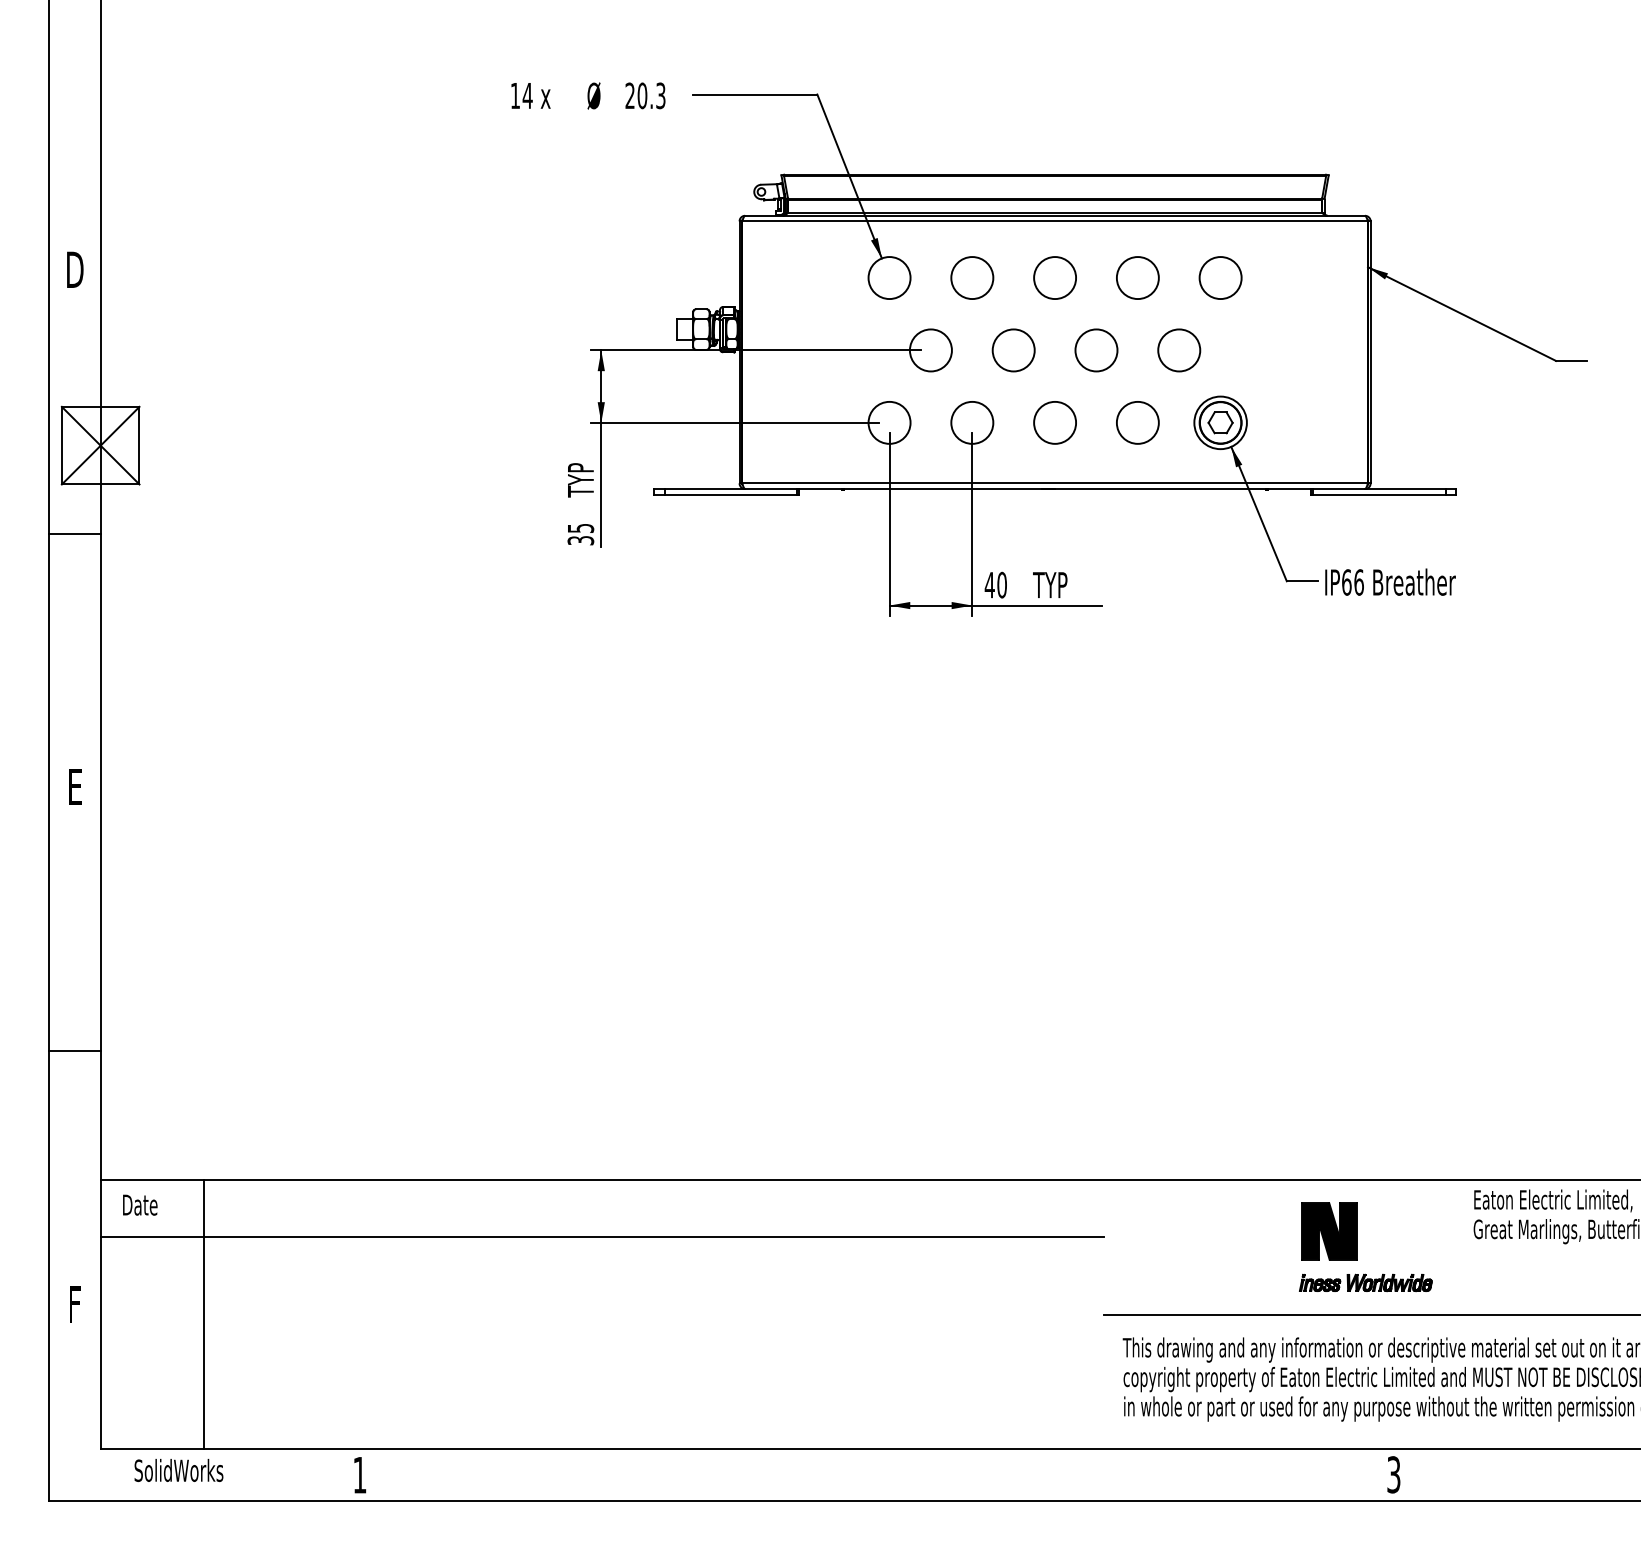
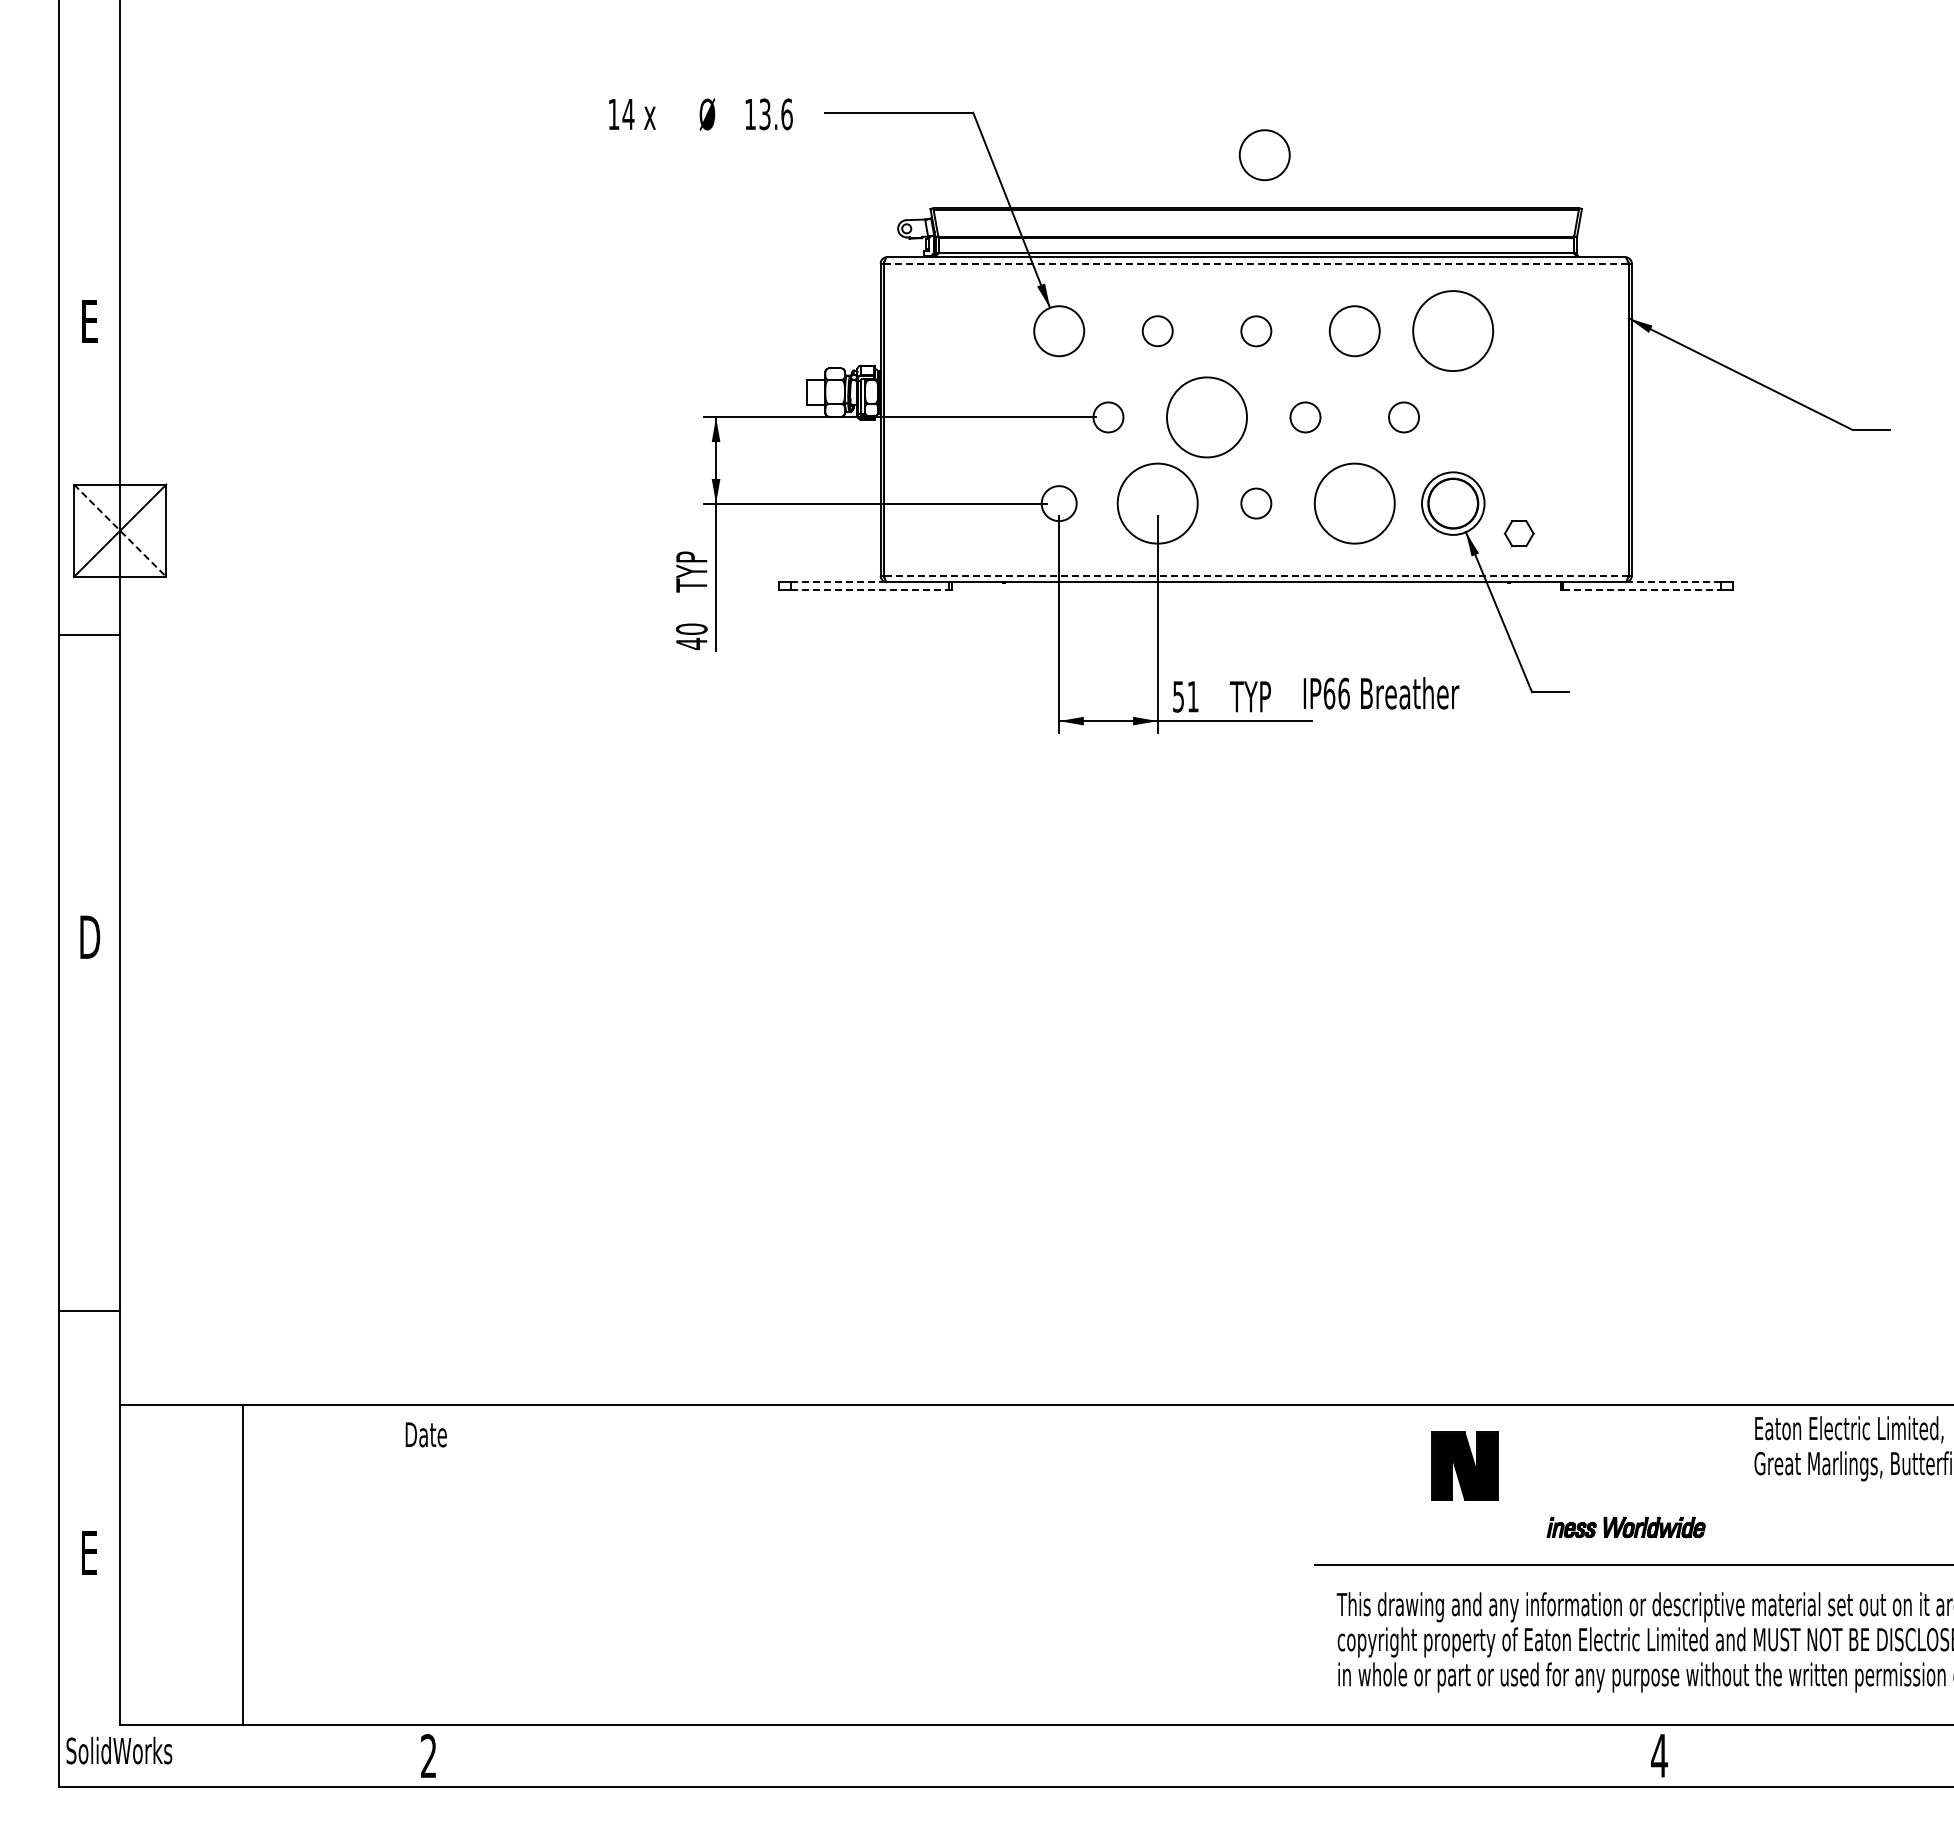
text: (645, 95) -> (768, 114), 20.3 -> 13.6
circle: (1062, 130) -> (1264, 155), added
line: (1055, 221) -> (1256, 263), solid -> dashed
text: (74, 269) -> (89, 321), D -> E
circle: (972, 278) -> (1157, 331), size x0.6
circle: (1055, 278) -> (1256, 331), size x0.6
circle: (1220, 278) -> (1453, 331), size x1.6
circle: (930, 350) -> (1108, 417), size x0.6
circle: (1013, 350) -> (1206, 417), size x1.6
circle: (1096, 350) -> (1305, 417), size x0.6
circle: (1178, 350) -> (1403, 417), size x0.6
circle: (889, 422) -> (1059, 503), size x0.7
circle: (972, 422) -> (1157, 503), size x1.6
circle: (1055, 422) -> (1256, 503), size x0.6
circle: (1137, 422) -> (1354, 503), size x1.6
part: (1219, 422) -> (1518, 533), moved
line: (100, 446) -> (120, 531), solid -> dashed
line: (1054, 483) -> (1255, 575), solid -> dashed
line: (704, 489) -> (839, 582), solid -> dashed
line: (1405, 489) -> (1673, 582), solid -> dashed
line: (731, 495) -> (870, 589), solid -> dashed
line: (1379, 495) -> (1642, 589), solid -> dashed
text: (580, 534) -> (691, 636), 35 -> 40
text: (1390, 582) -> (1381, 693), moved
text: (995, 584) -> (1185, 696), 40 -> 51
text: (75, 786) -> (90, 936), E -> D
line: (74, 1051) -> (89, 1311), moved
text: (139, 1204) -> (425, 1434), moved
part: (1329, 1230) -> (1464, 1465), moved
line: (602, 1236) -> (717, 1472), removed
text: (74, 1304) -> (89, 1552), F -> E
text: (179, 1470) -> (119, 1750), moved
text: (359, 1474) -> (428, 1755), 1 -> 2
text: (1393, 1474) -> (1659, 1755), 3 -> 4

